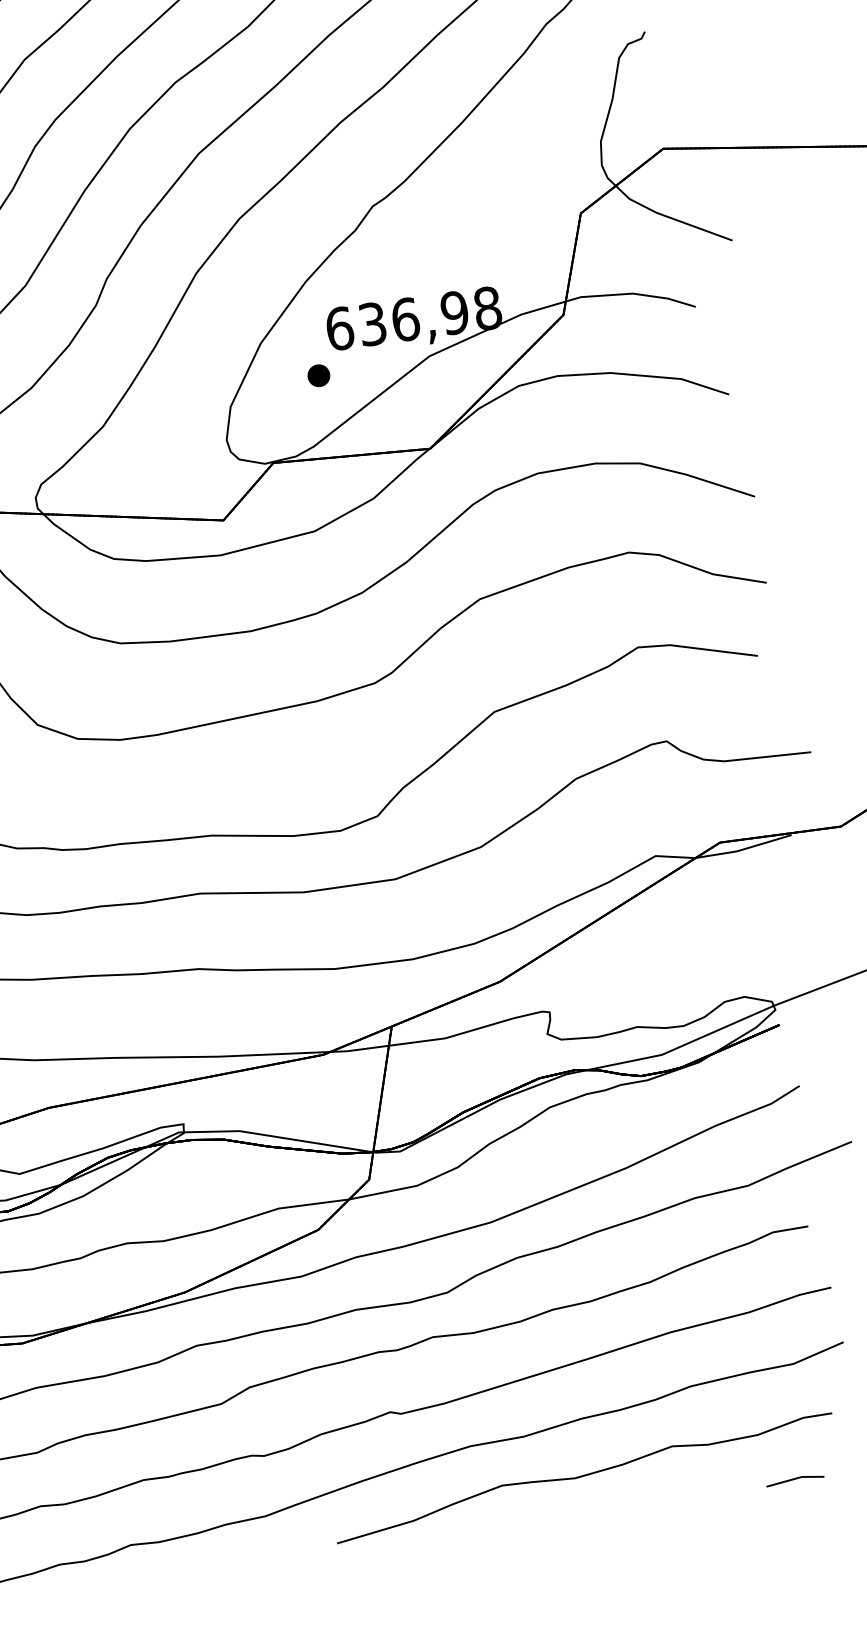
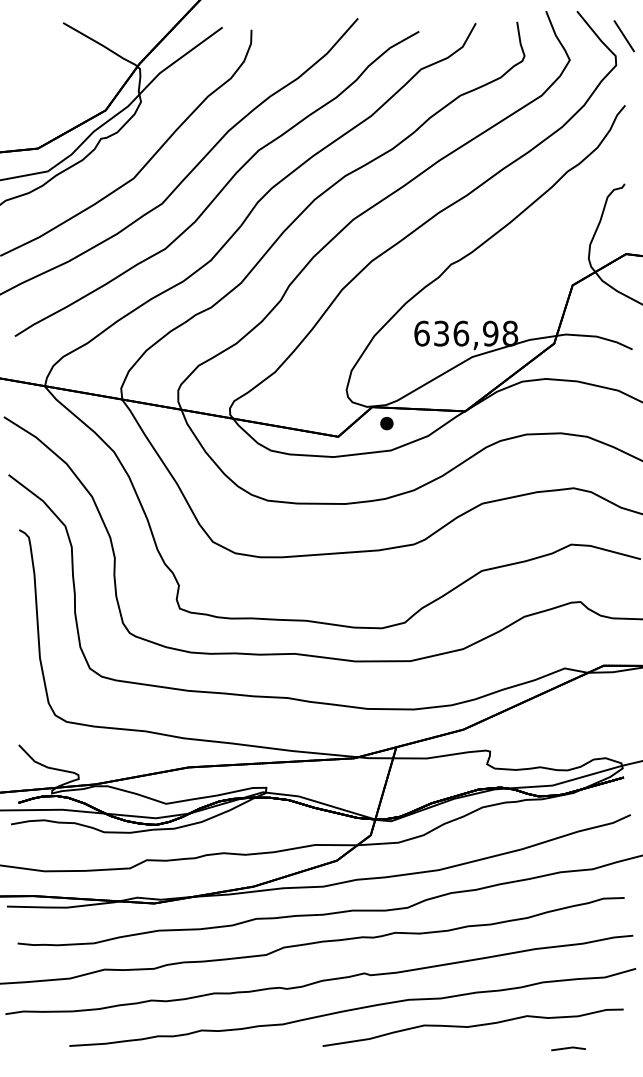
part: (318, 375) -> (386, 423), moved
line: (794, 1479) -> (568, 1048), moved

